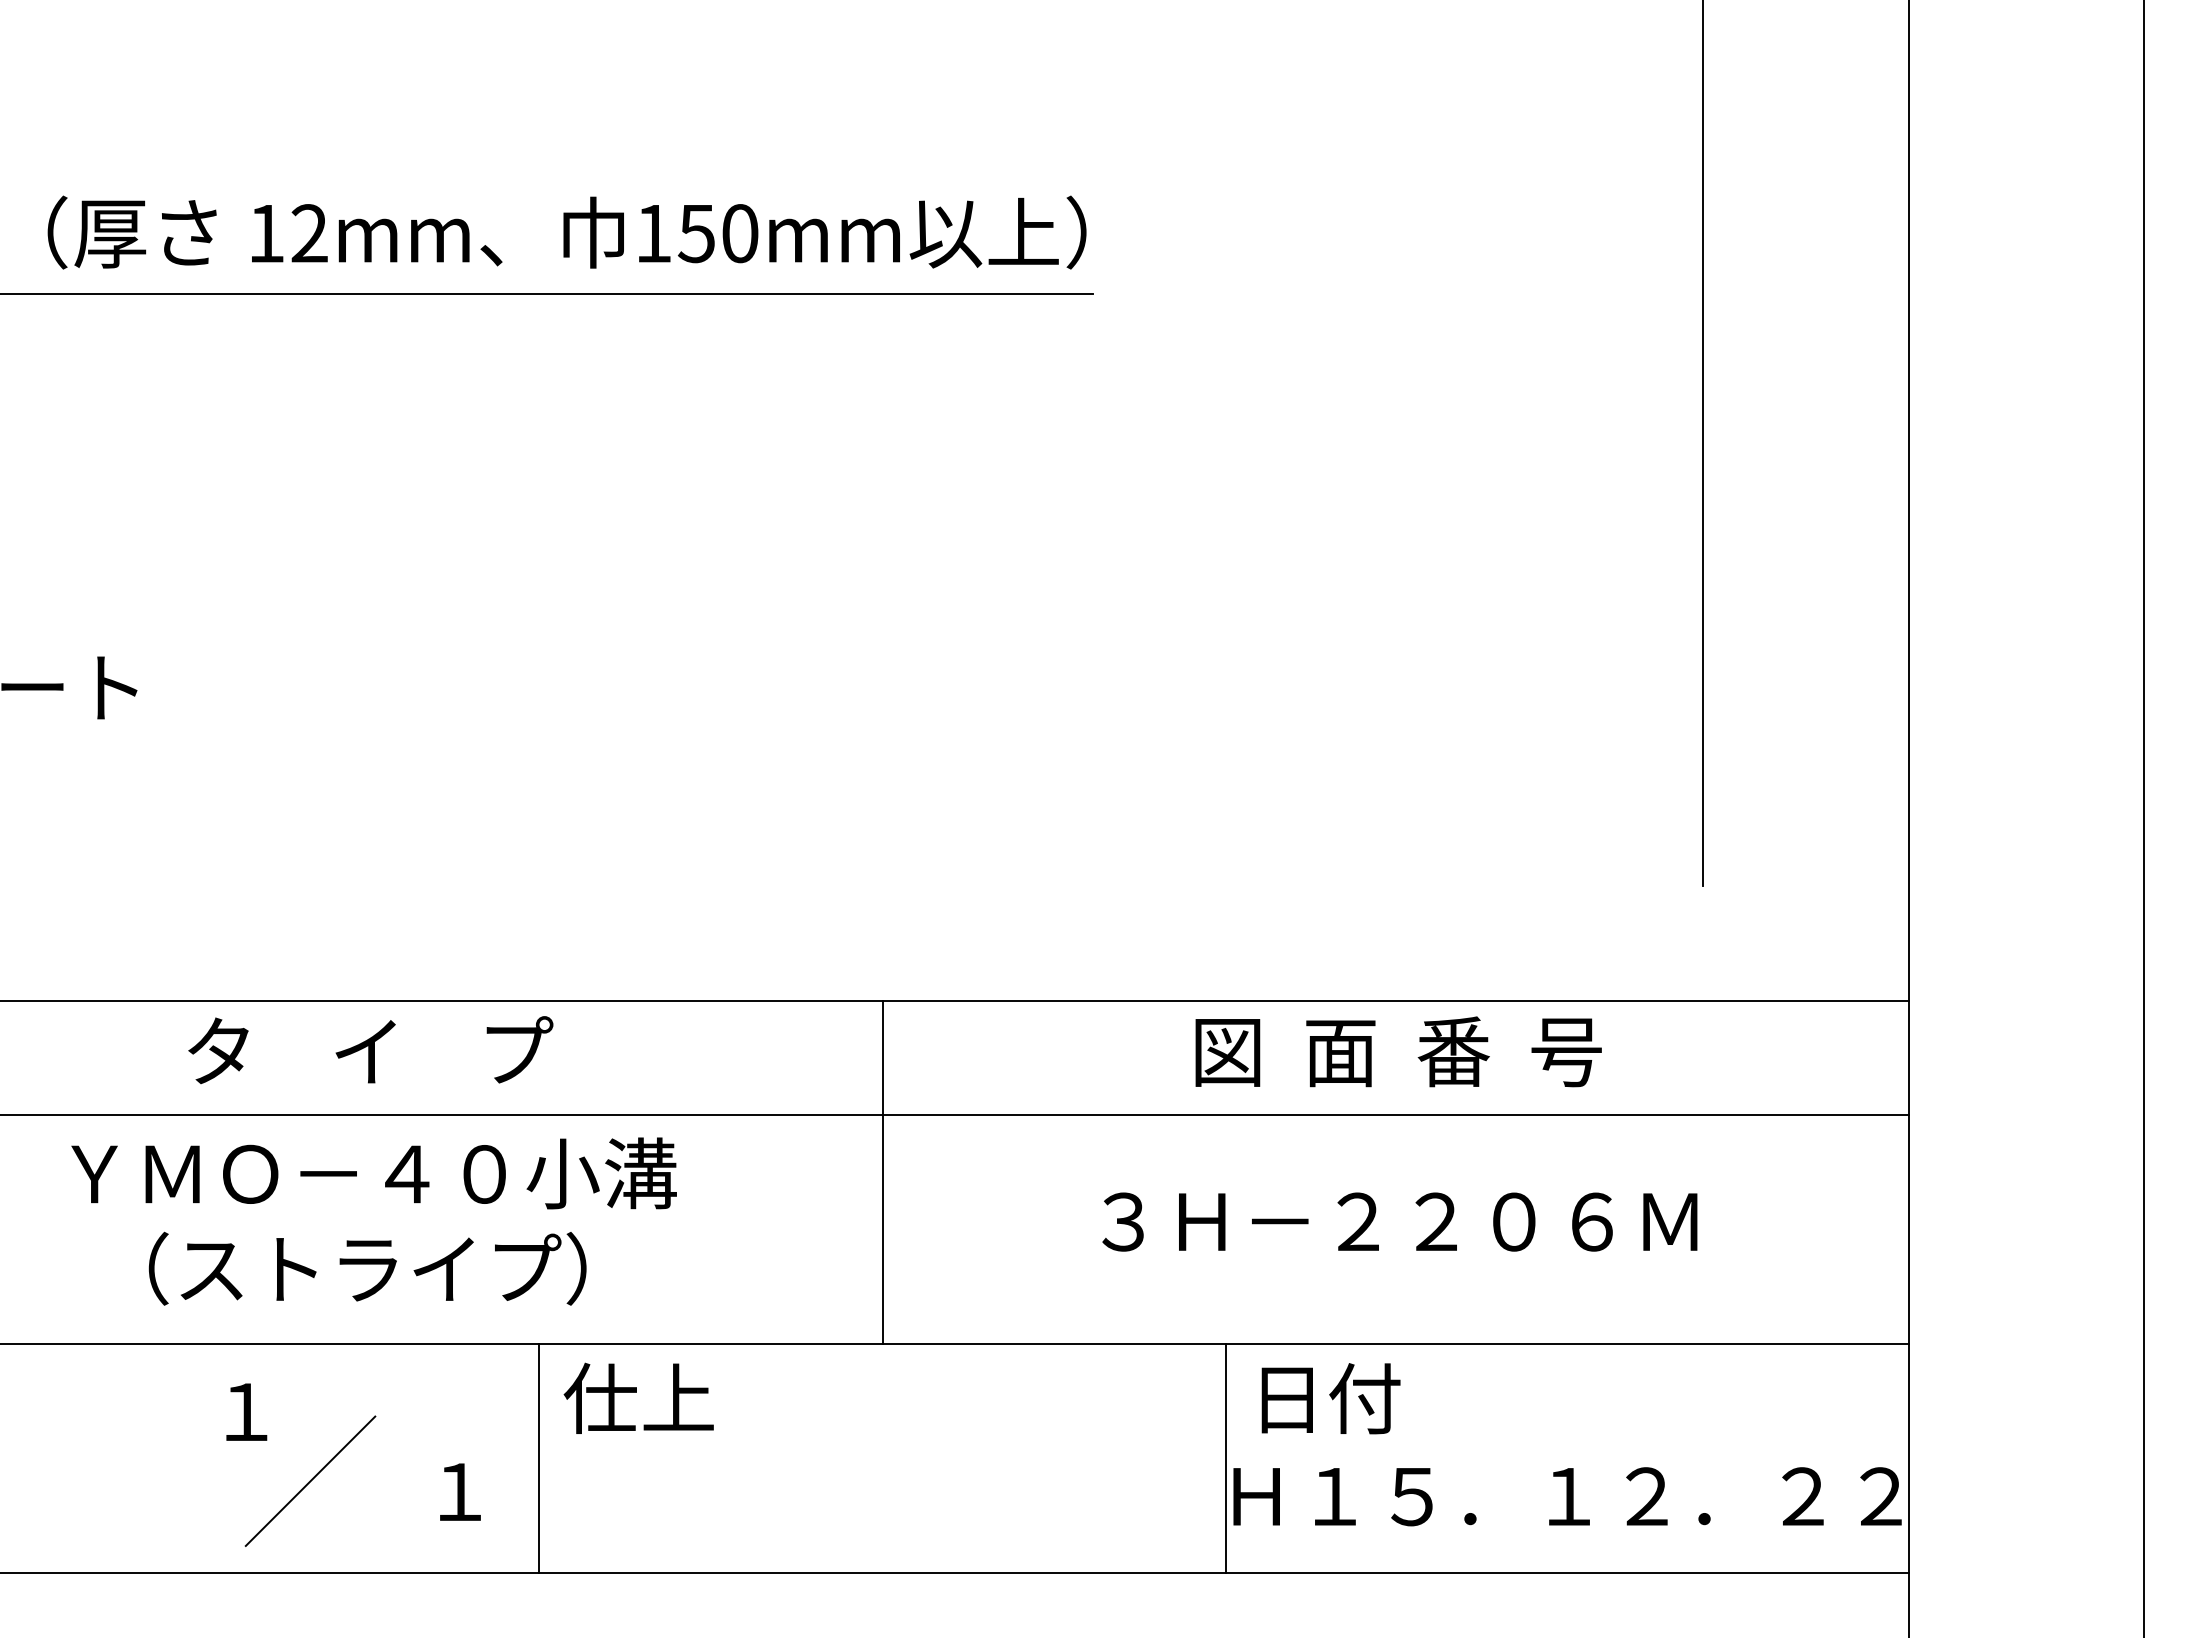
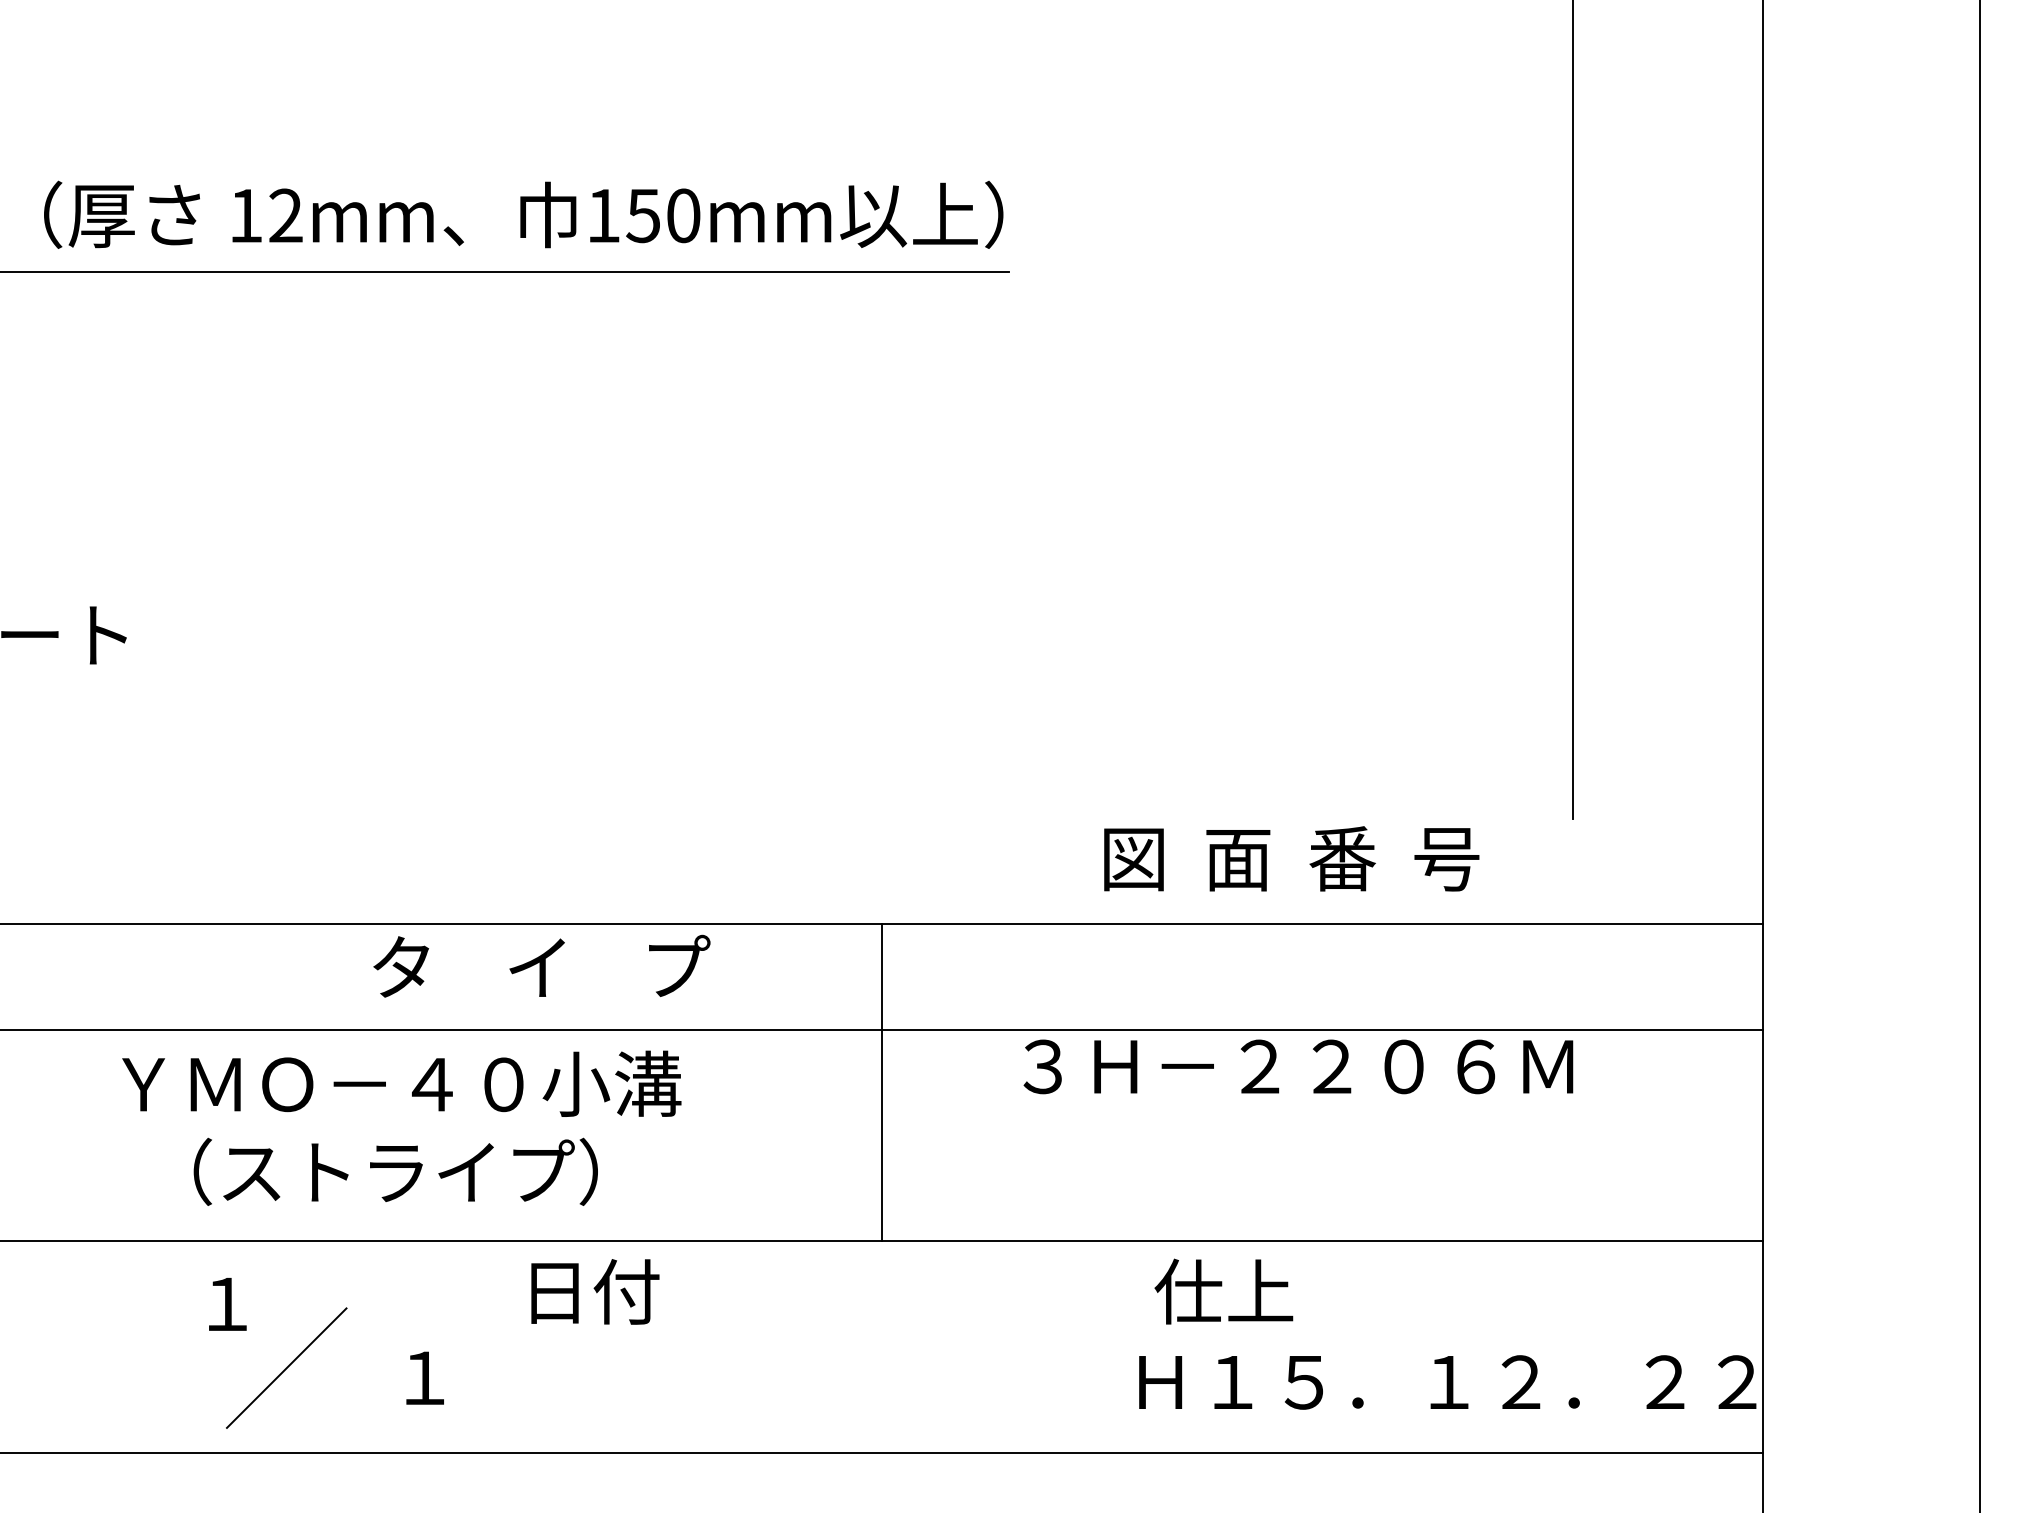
text: (370, 1050) -> (541, 966), moved
text: (1398, 1051) -> (1291, 858), moved
line: (882, 1172) -> (881, 1082), moved
text: (373, 1221) -> (401, 1128), moved
text: (1399, 1221) -> (1298, 1066), moved
text: (638, 1398) -> (589, 1291), 仕上 -> 日付
text: (1325, 1398) -> (1224, 1291), 日付 -> 仕上
line: (539, 1458) -> (498, 1347), removed
line: (1225, 1458) -> (1131, 1347), removed

